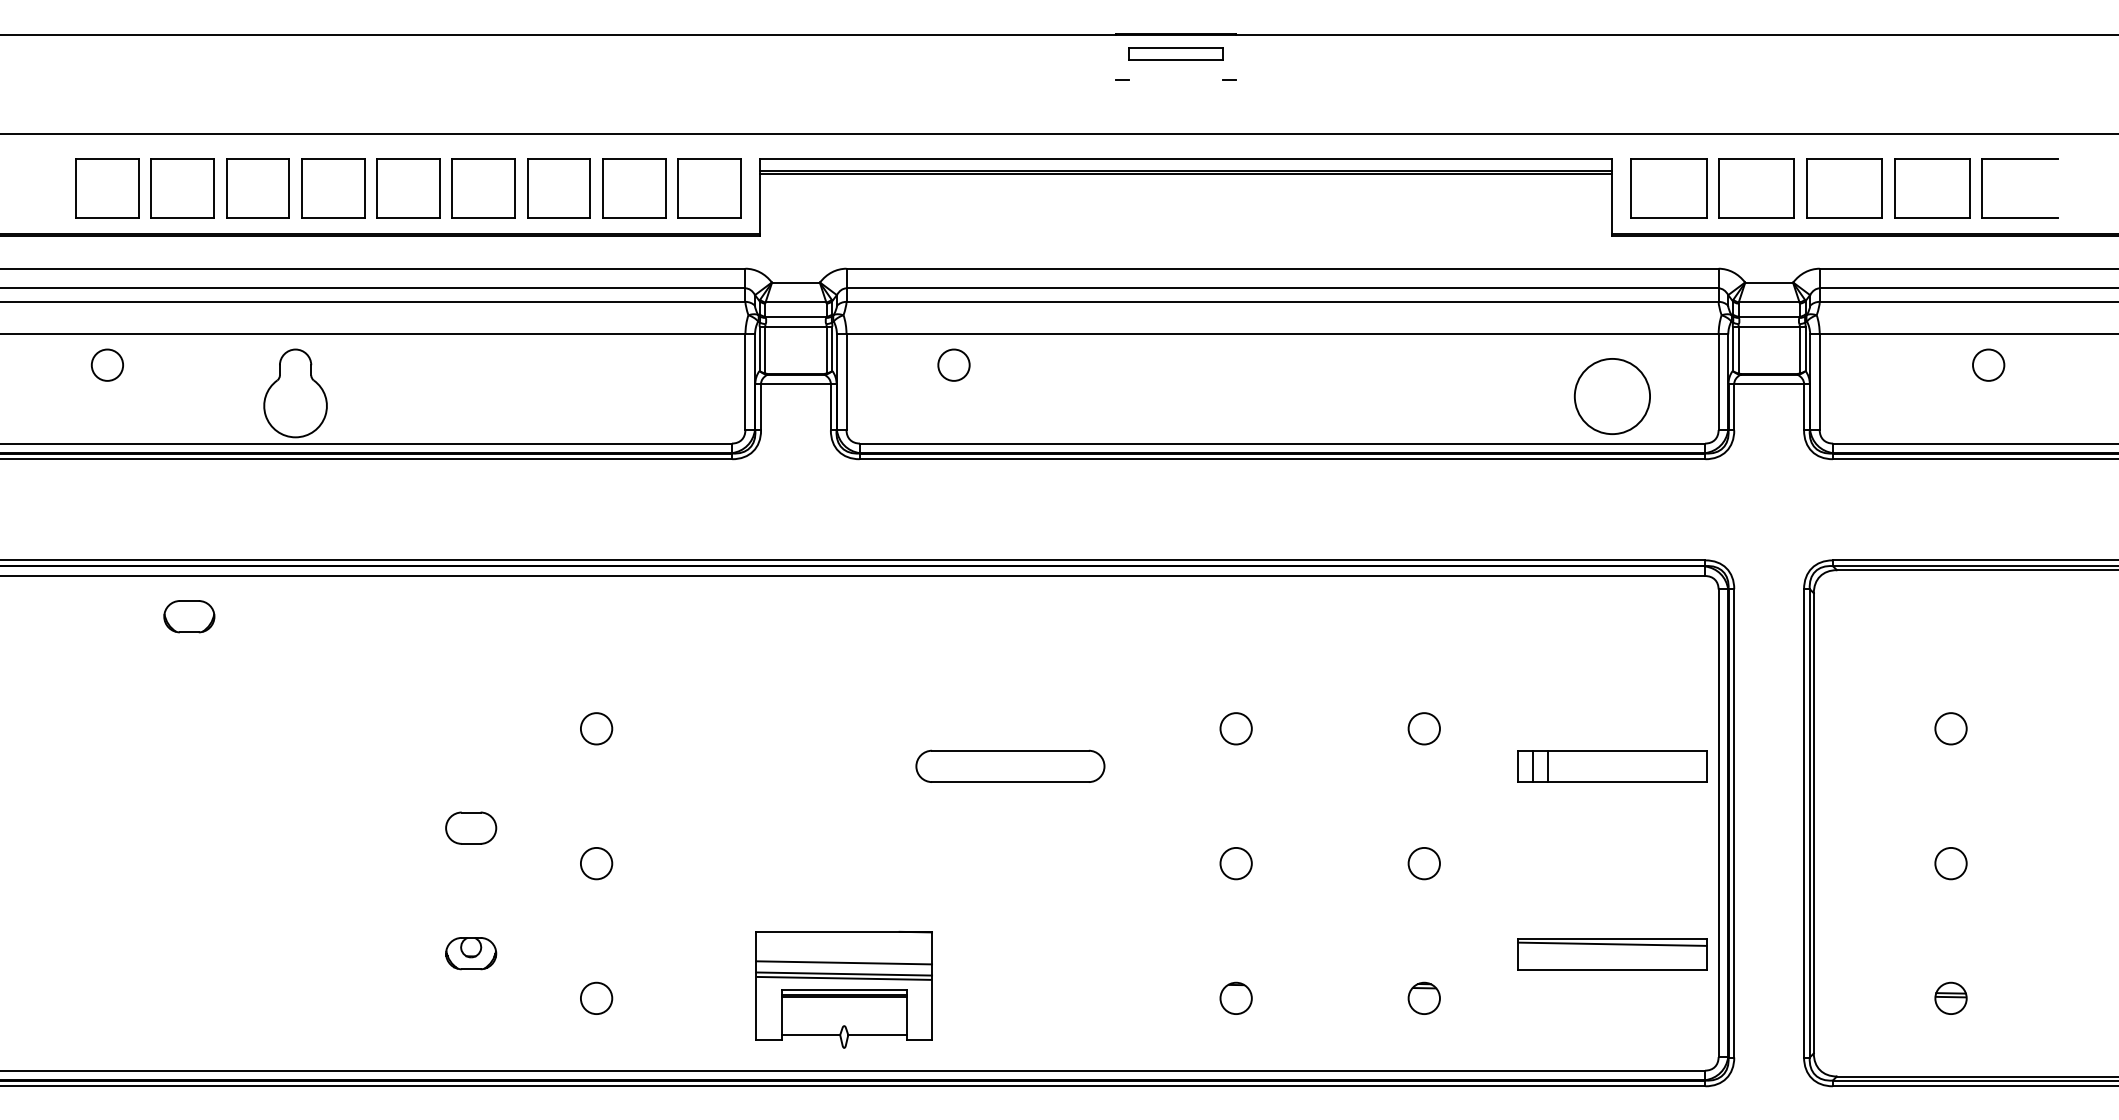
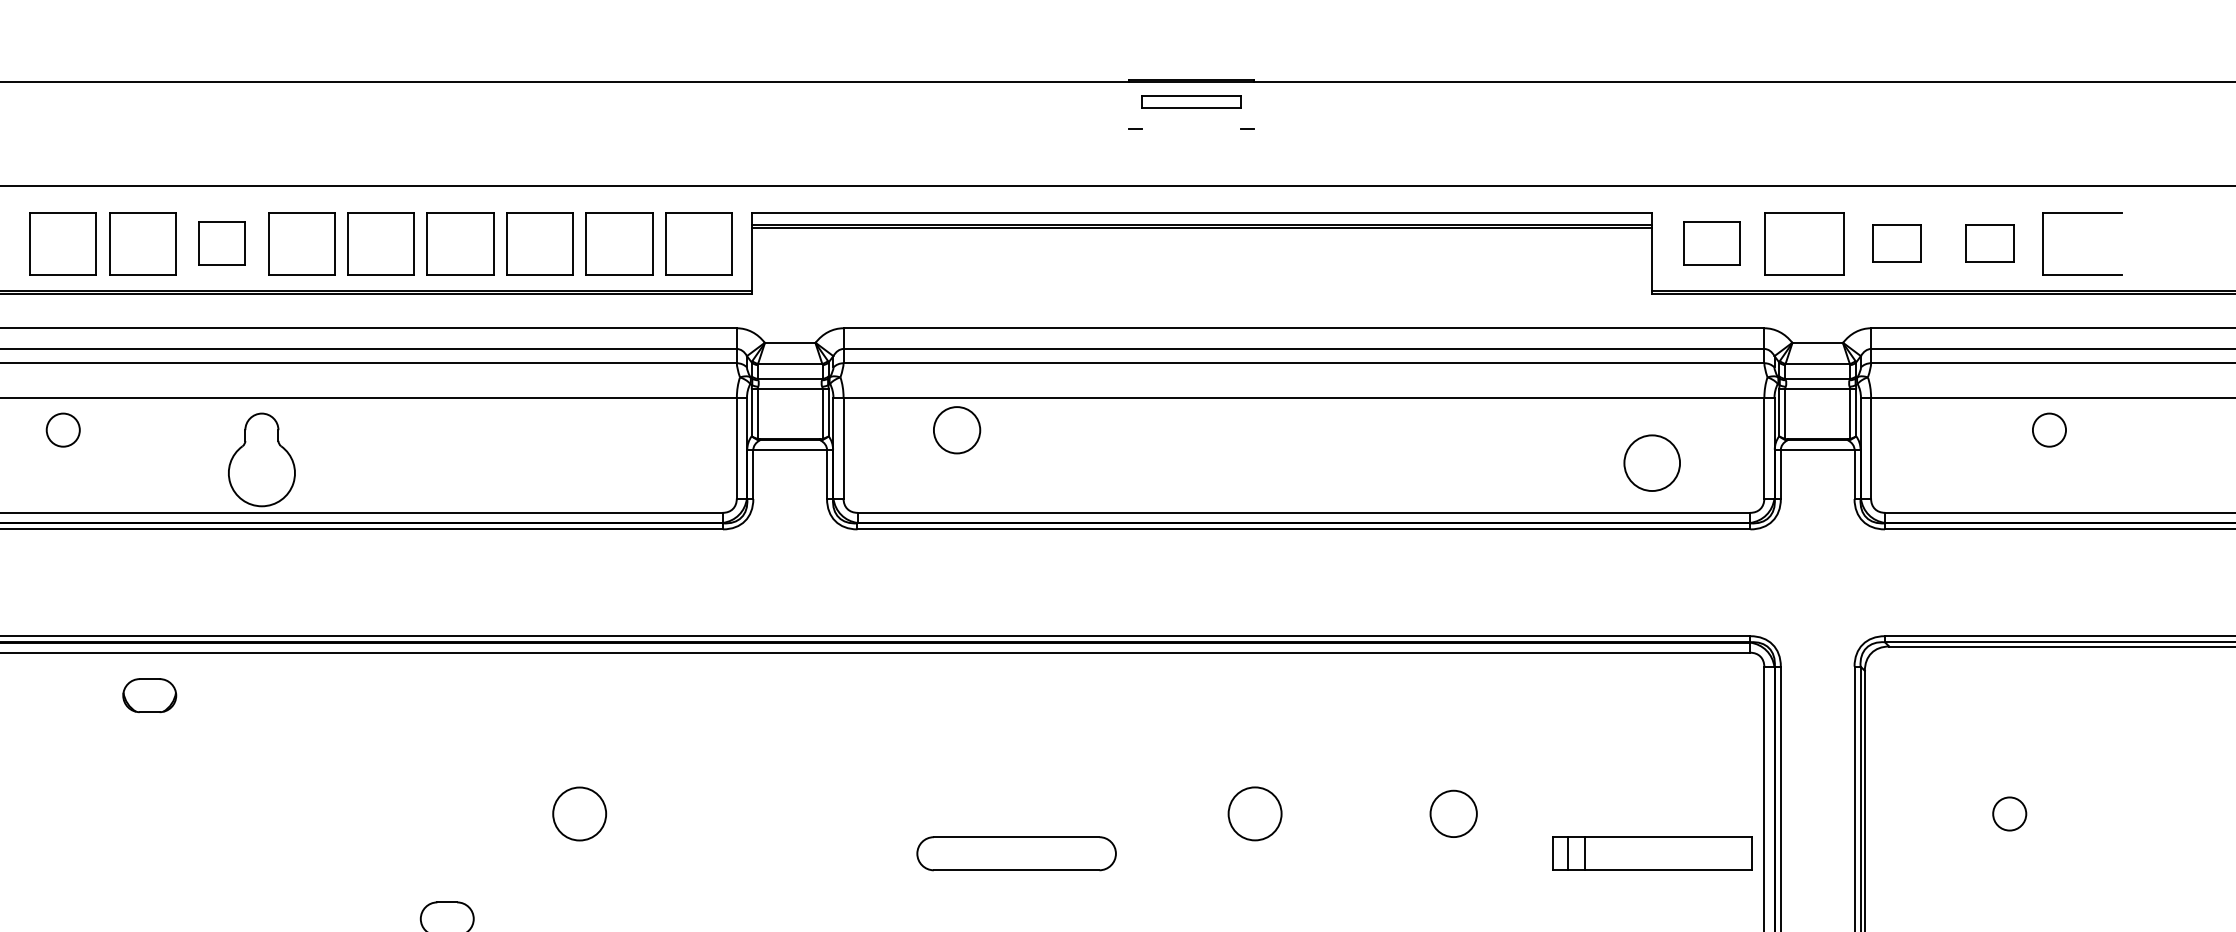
part: (257, 188) -> (221, 243), size x0.7
part: (1668, 188) -> (1711, 243), size x0.7
part: (1844, 188) -> (1897, 243), size x0.6
part: (1932, 188) -> (1990, 243), size x0.6
circle: (953, 364) -> (956, 429), size x1.4
circle: (1612, 396) -> (1652, 463), size x0.7
circle: (596, 728) -> (579, 813), size x1.6
circle: (1235, 728) -> (1254, 813), size x1.6
circle: (1423, 728) -> (1452, 813), size x1.4

